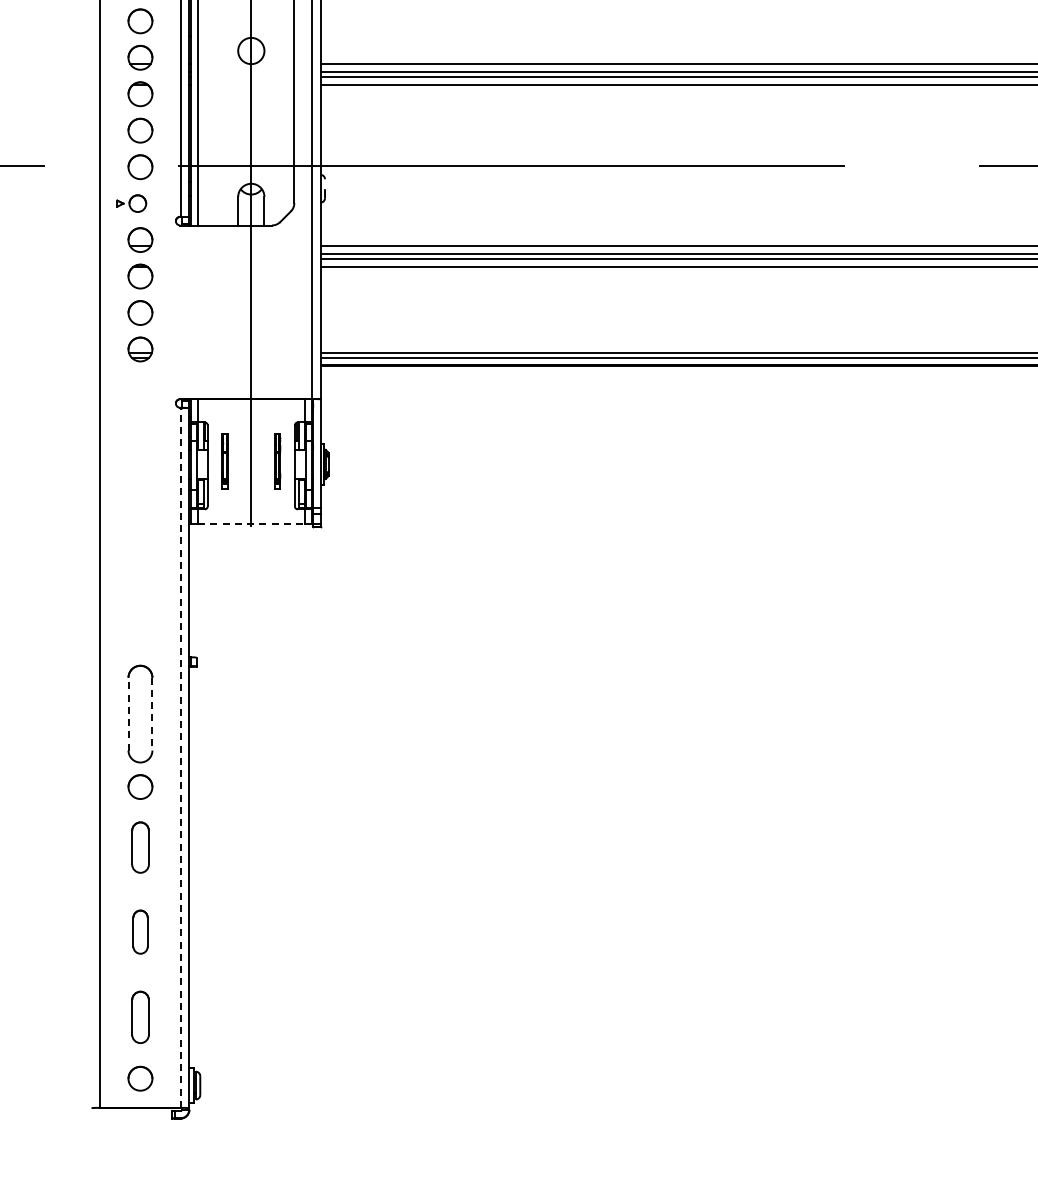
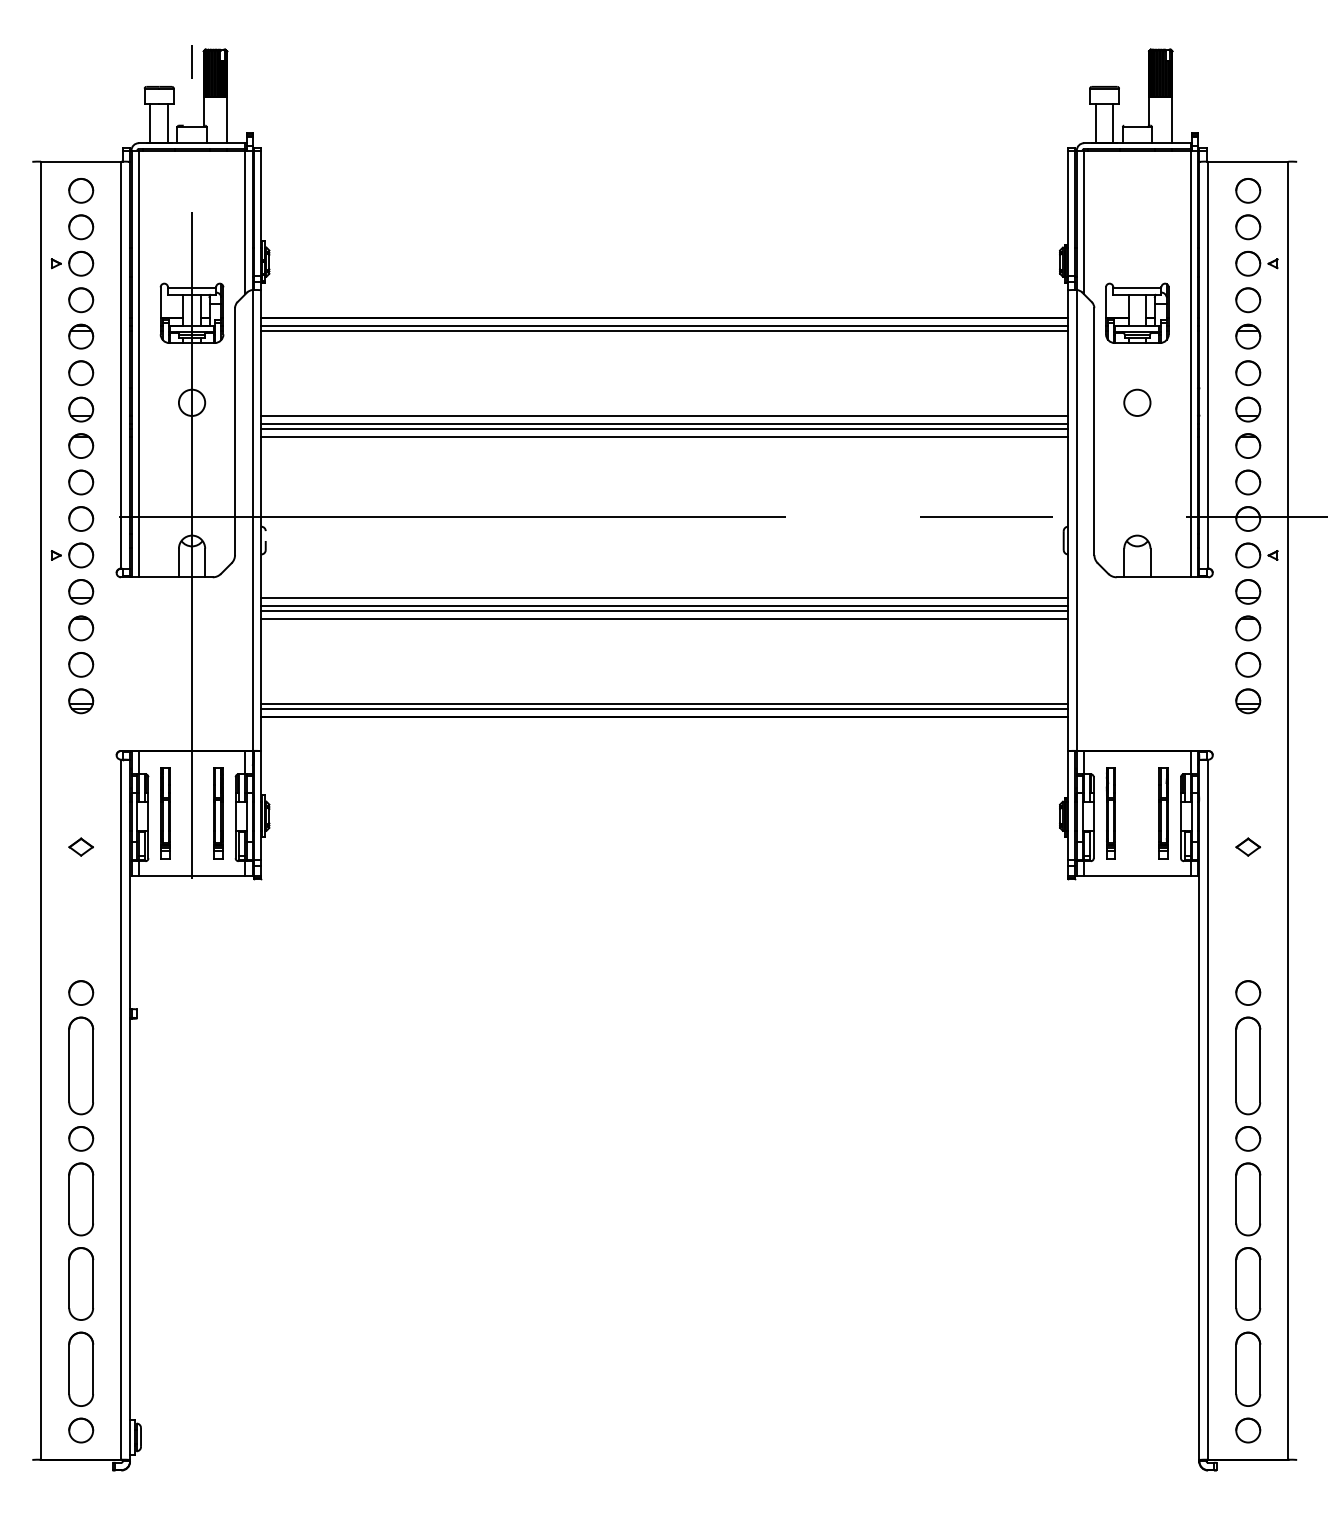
part: (131, 203) -> (72, 555), size x1.43
part: (224, 461) -> (165, 813), size x1.67
part: (277, 461) -> (218, 813), size x1.67
part: (139, 494) -> (80, 846), added
line: (251, 524) -> (192, 876), dashed -> solid
part: (140, 640) -> (81, 992), added
line: (128, 713) -> (69, 1065), dashed -> solid
line: (152, 714) -> (93, 1066), dashed -> solid
line: (180, 757) -> (121, 1109), dashed -> solid
part: (140, 847) -> (81, 1199), size x1.43
part: (140, 931) -> (81, 1283), size x1.67
part: (140, 1016) -> (81, 1368), size x1.43

